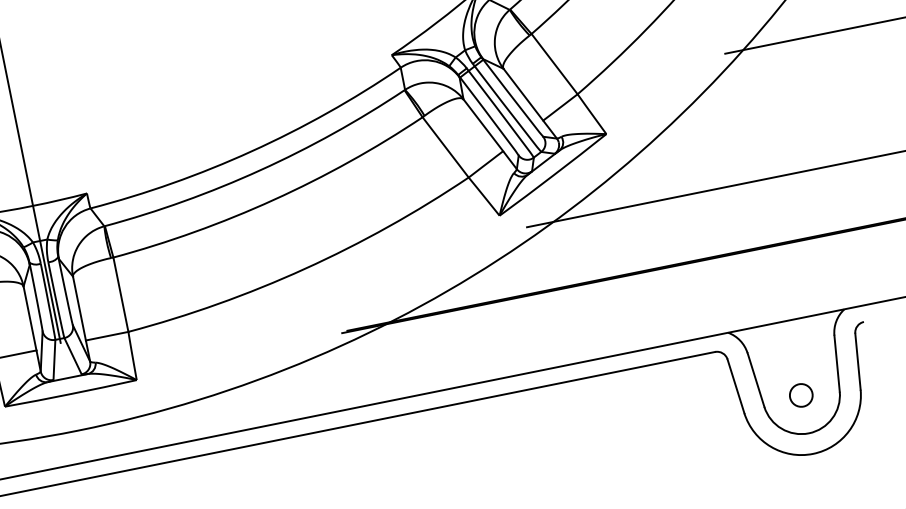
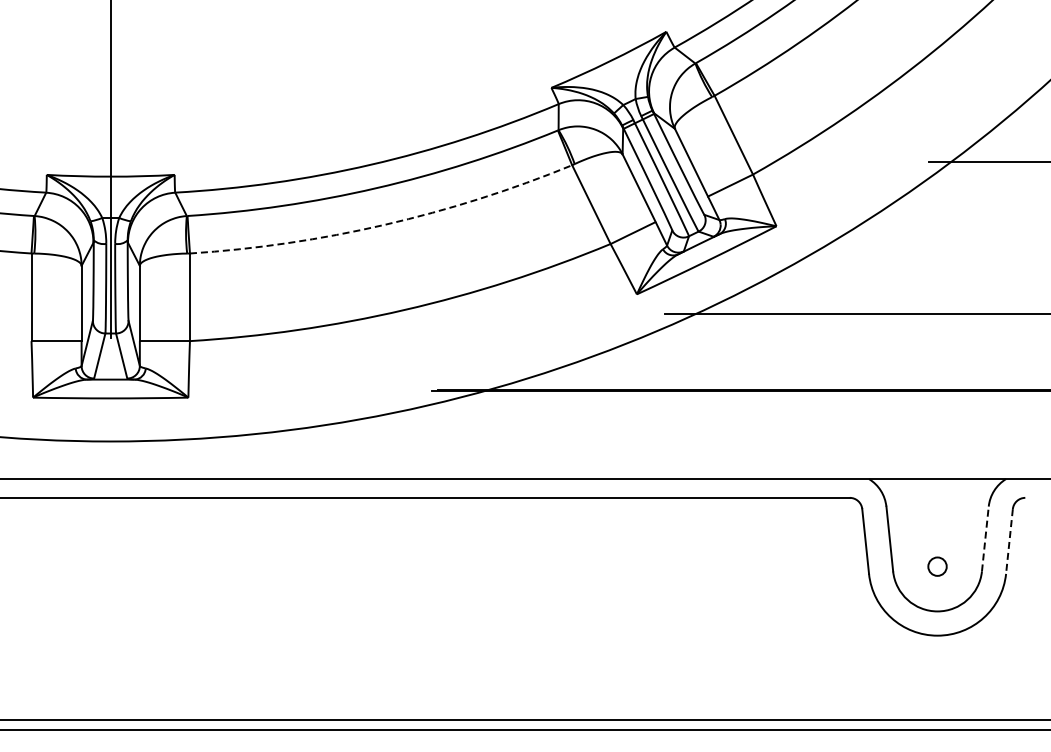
arc: (273, 199) -> (384, 224), solid -> dashed
line: (858, 361) -> (1009, 541), solid -> dashed
line: (837, 364) -> (985, 539), solid -> dashed
circle: (801, 395) -> (937, 566), size x0.7

